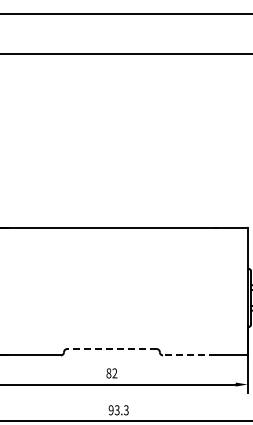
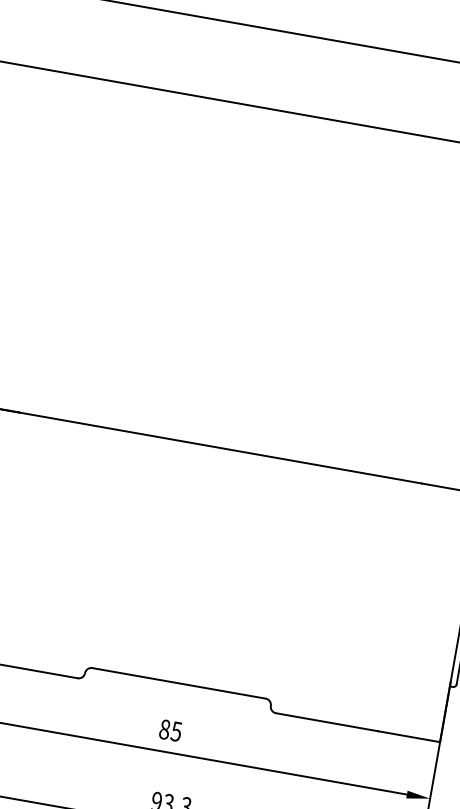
line: (111, 349) -> (178, 684), dashed -> solid
line: (188, 355) -> (325, 722), dashed -> solid
text: (114, 373) -> (175, 731), 82 -> 85

